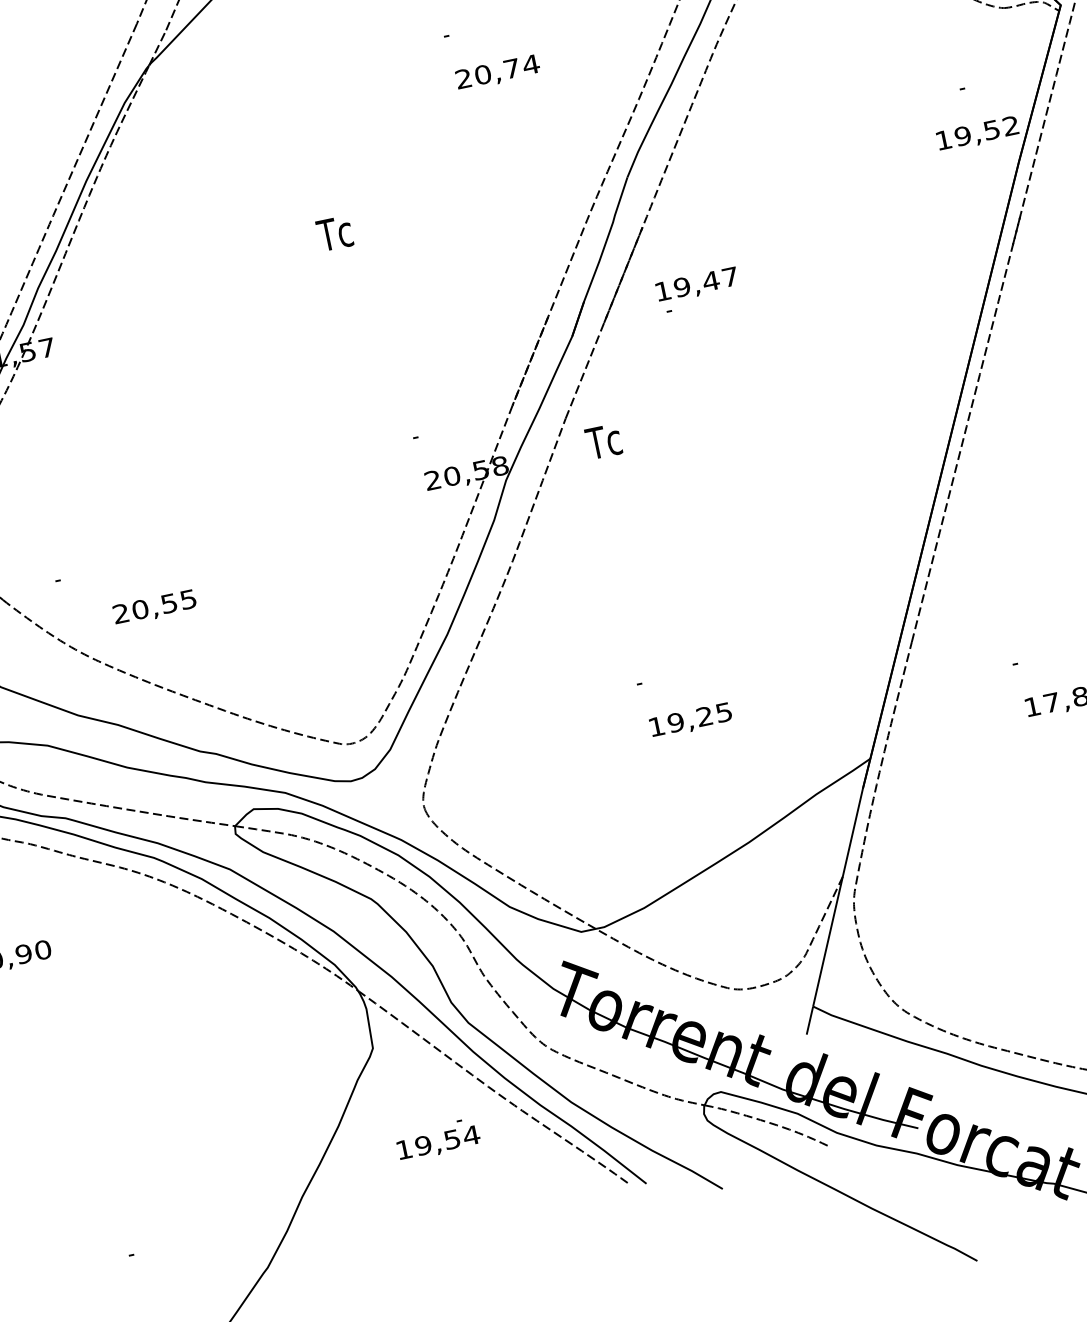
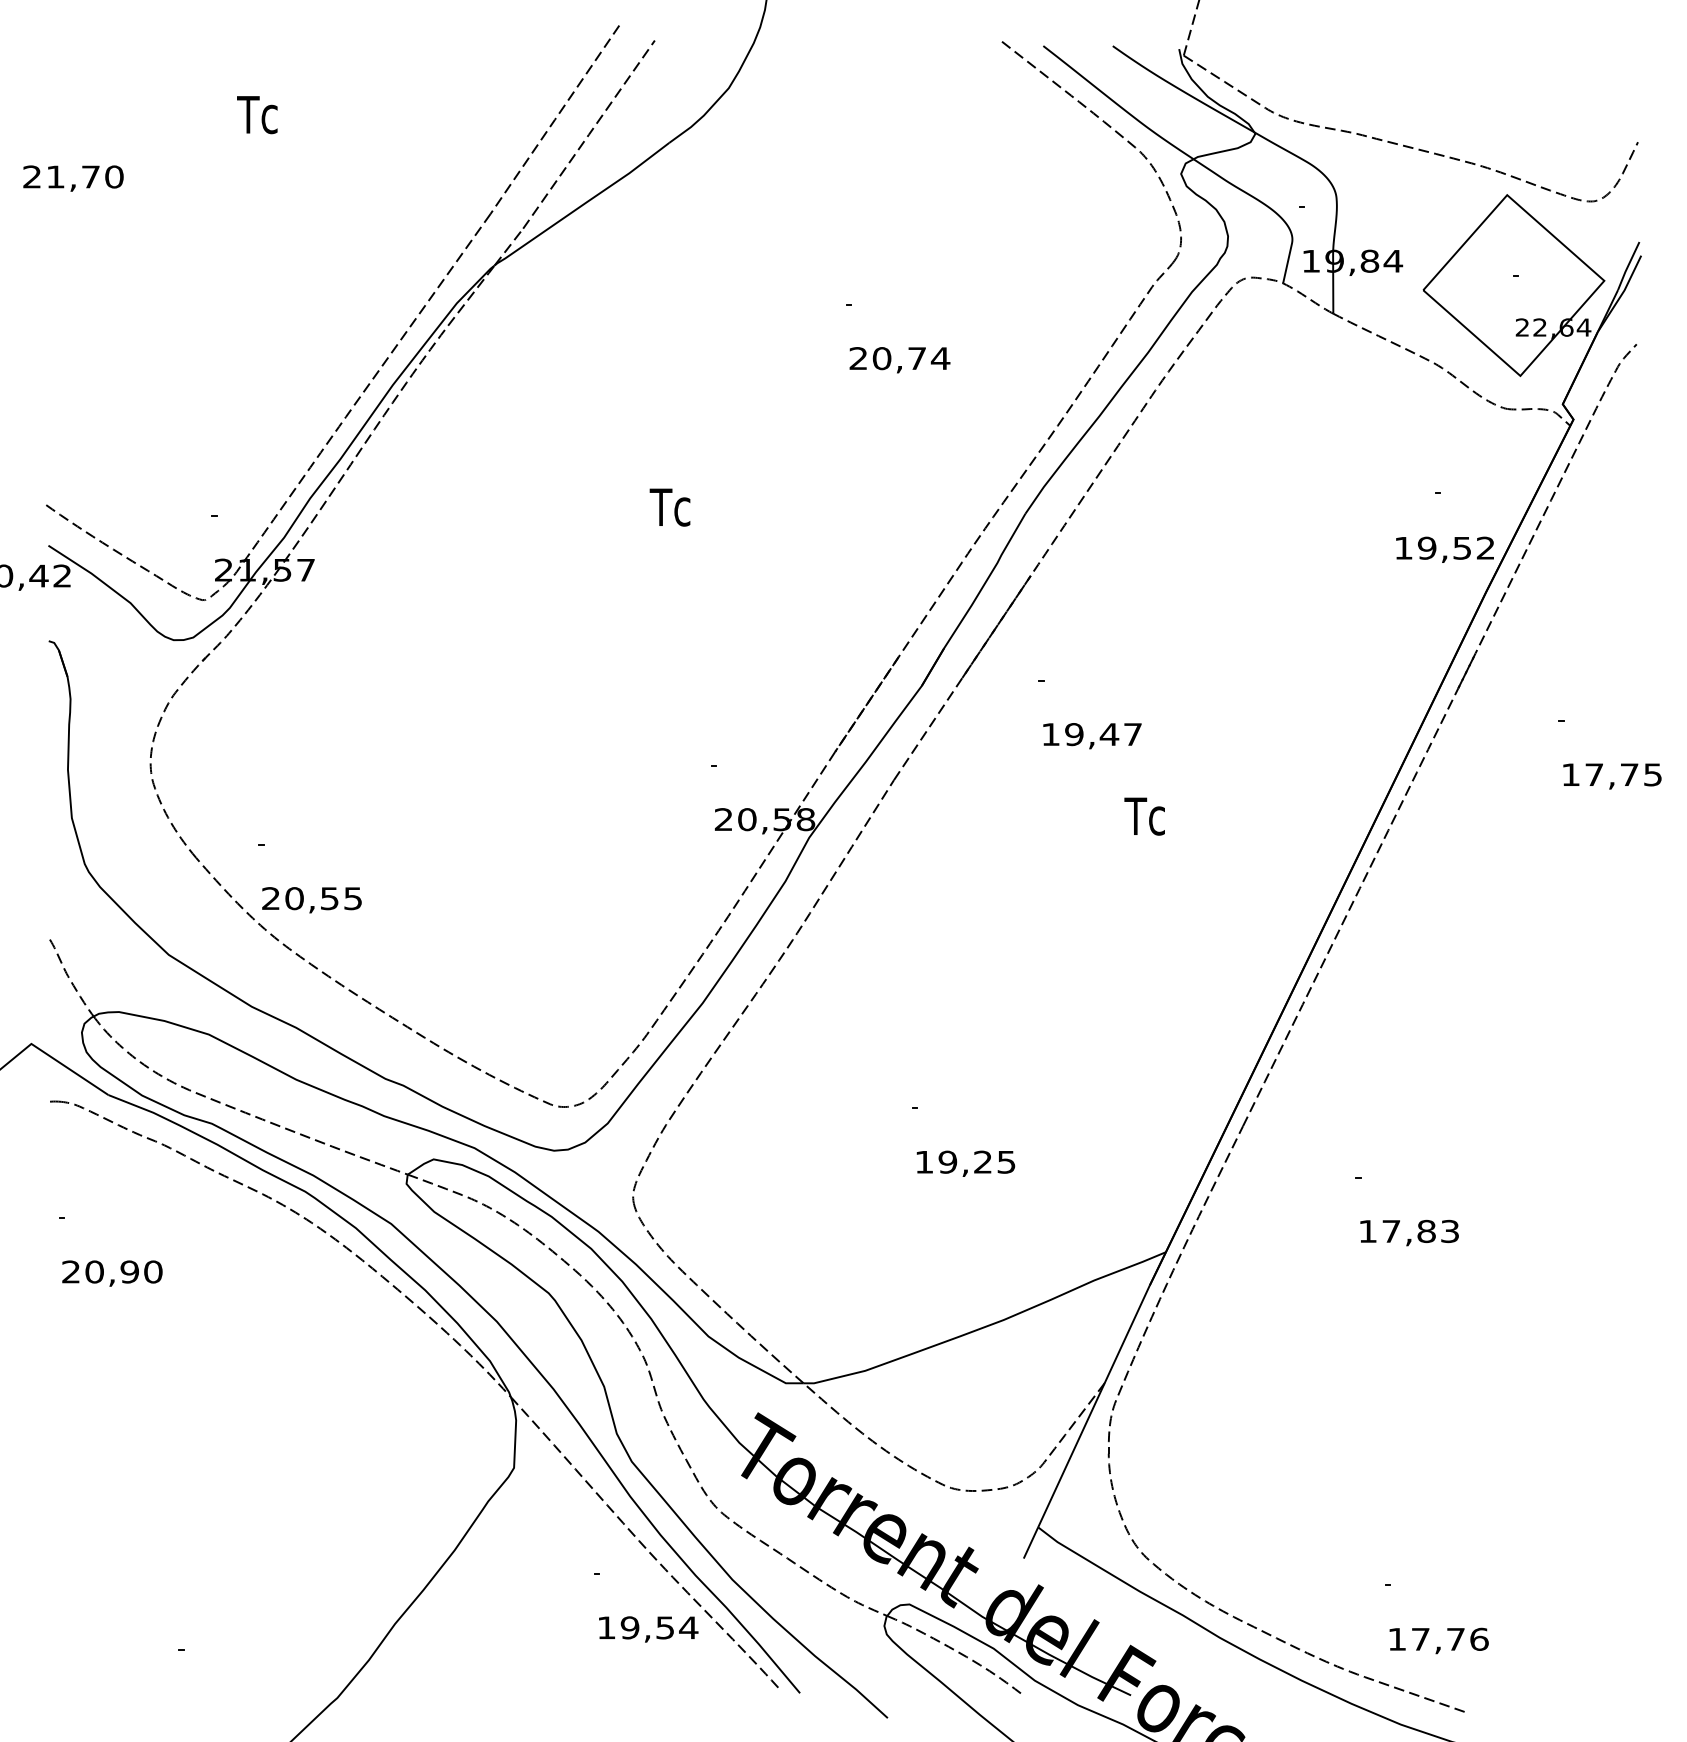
text: (697, 285) -> (1092, 736), moved
text: (603, 441) -> (1144, 816), moved
text: (154, 608) -> (311, 900), moved
text: (438, 1143) -> (648, 1629), moved

